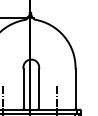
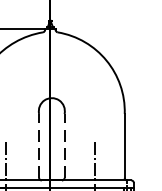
line: (23, 88) -> (38, 145), solid -> dashed
line: (39, 88) -> (65, 145), solid -> dashed

